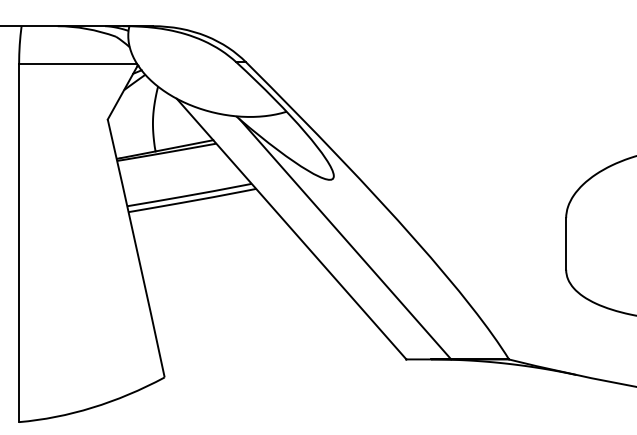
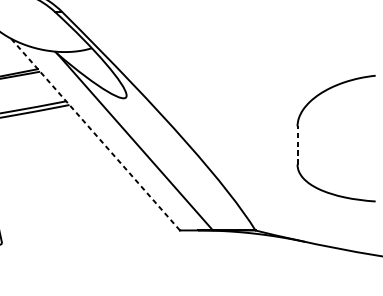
line: (291, 229) -> (95, 134), solid -> dashed
line: (566, 243) -> (297, 145), solid -> dashed

